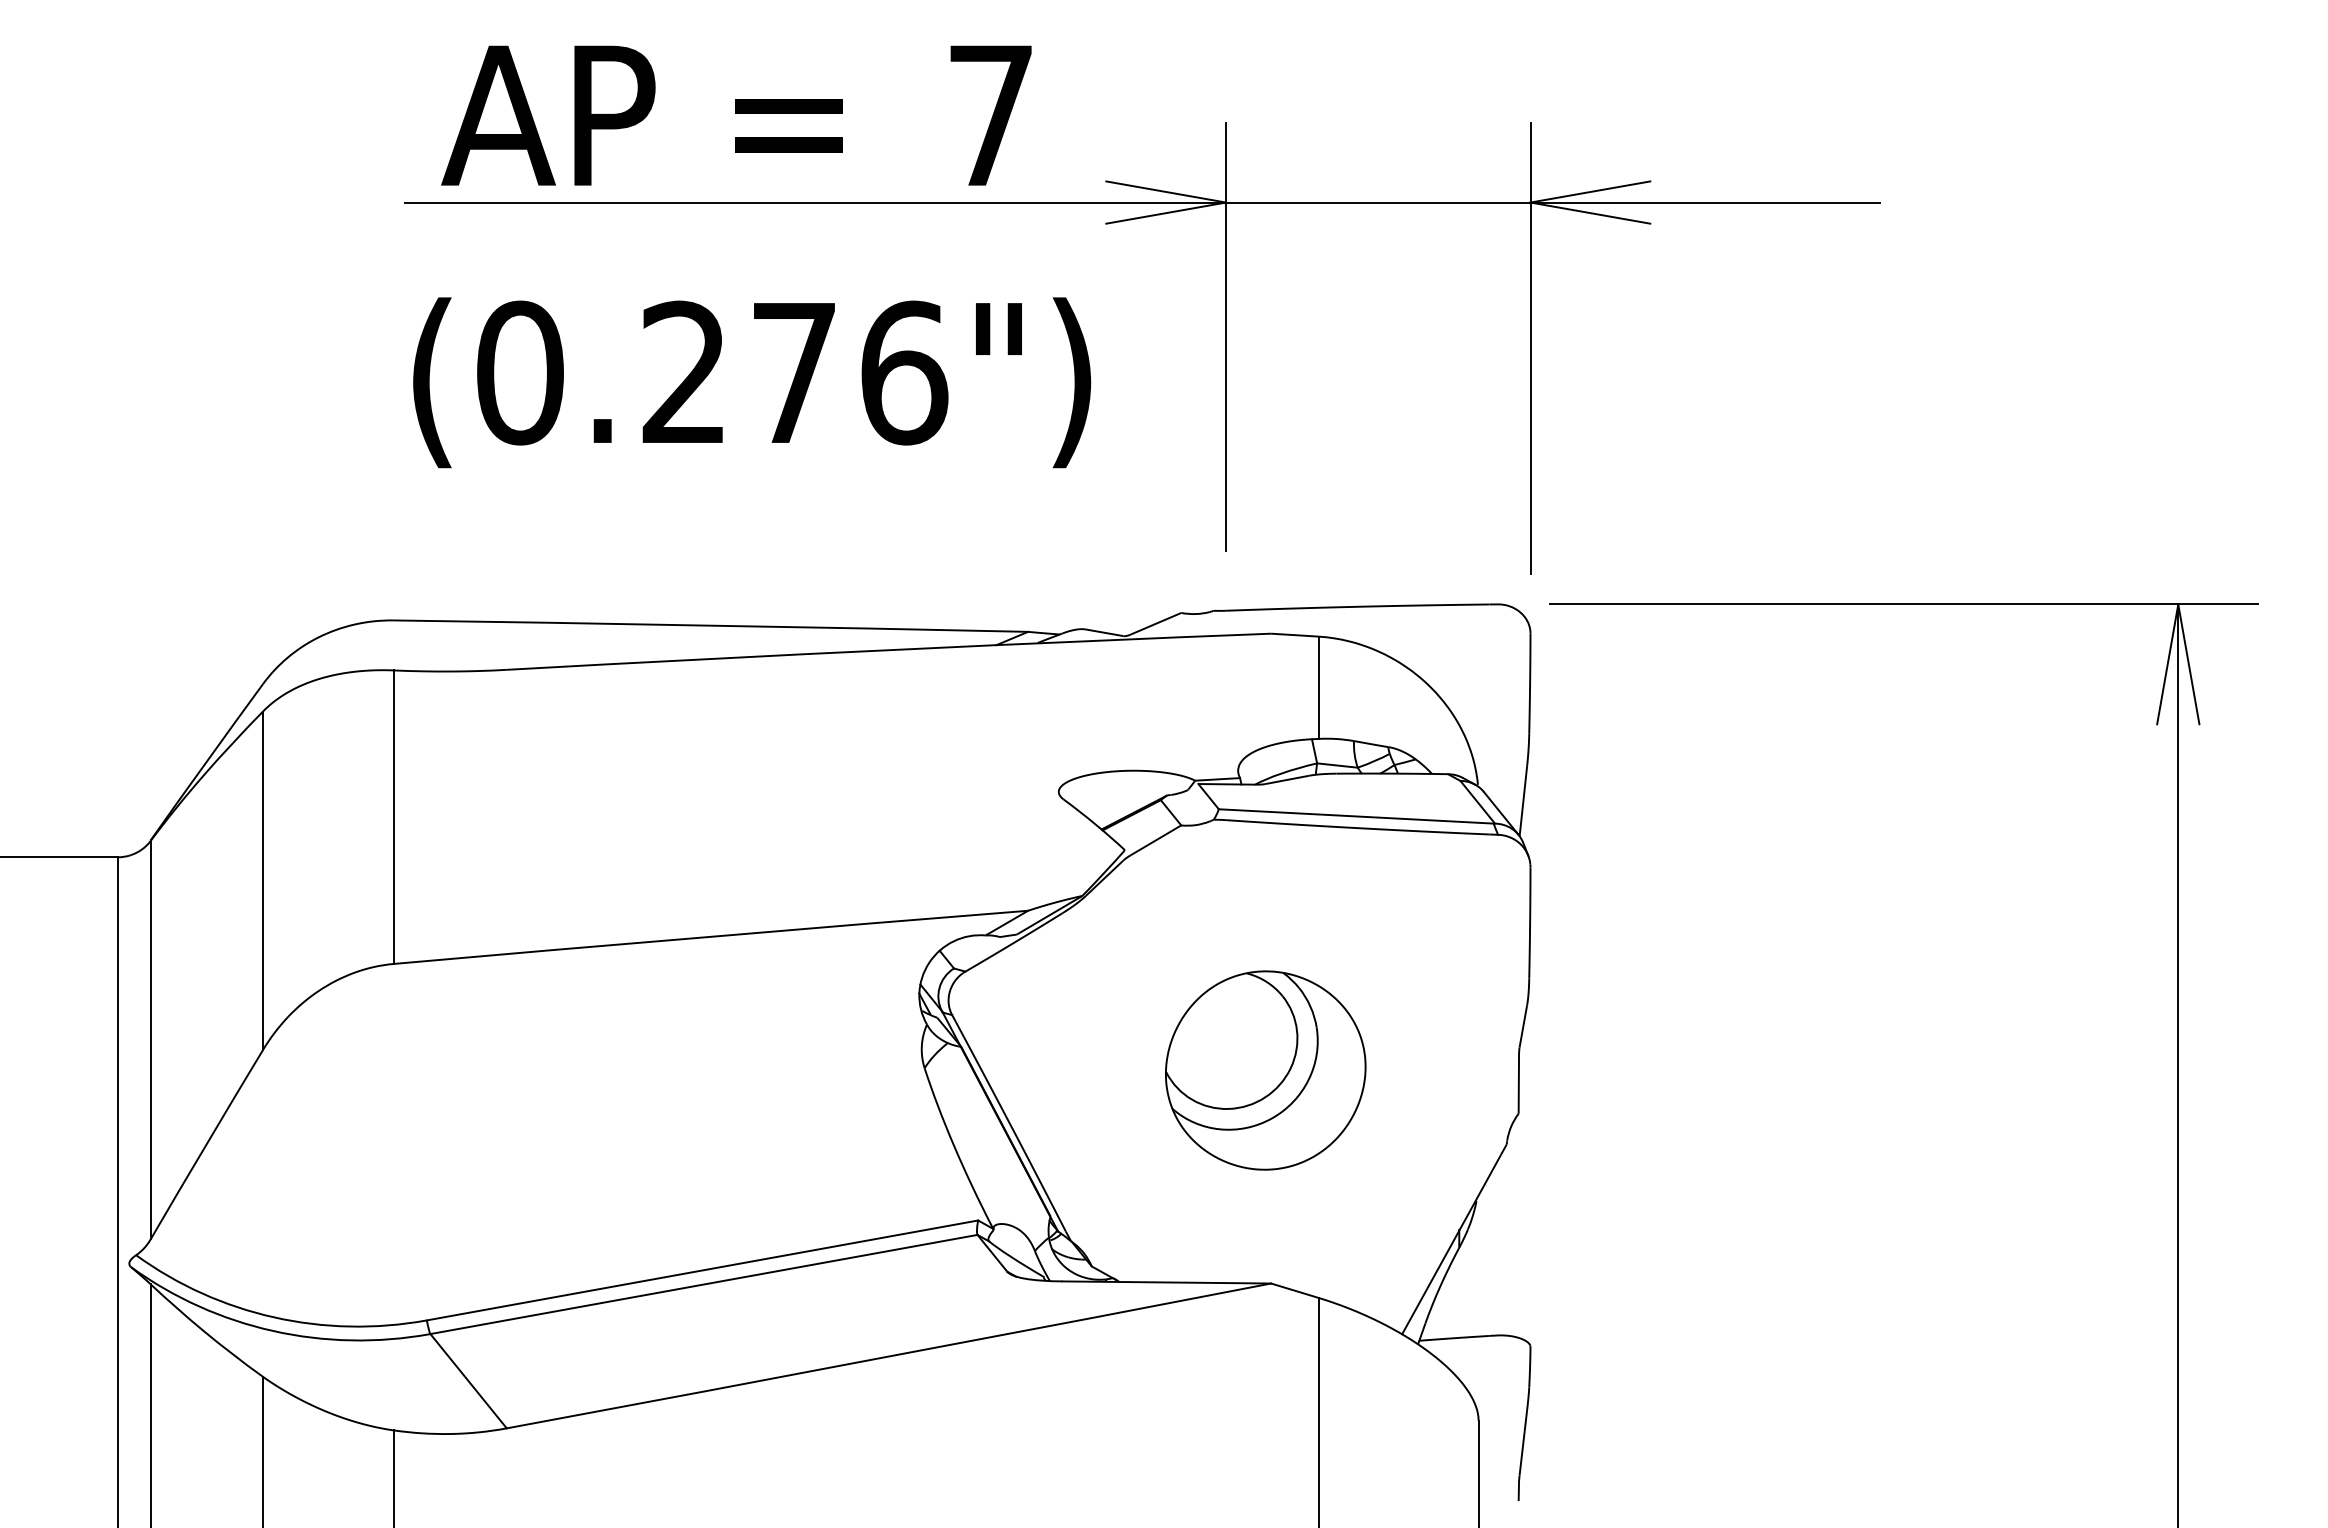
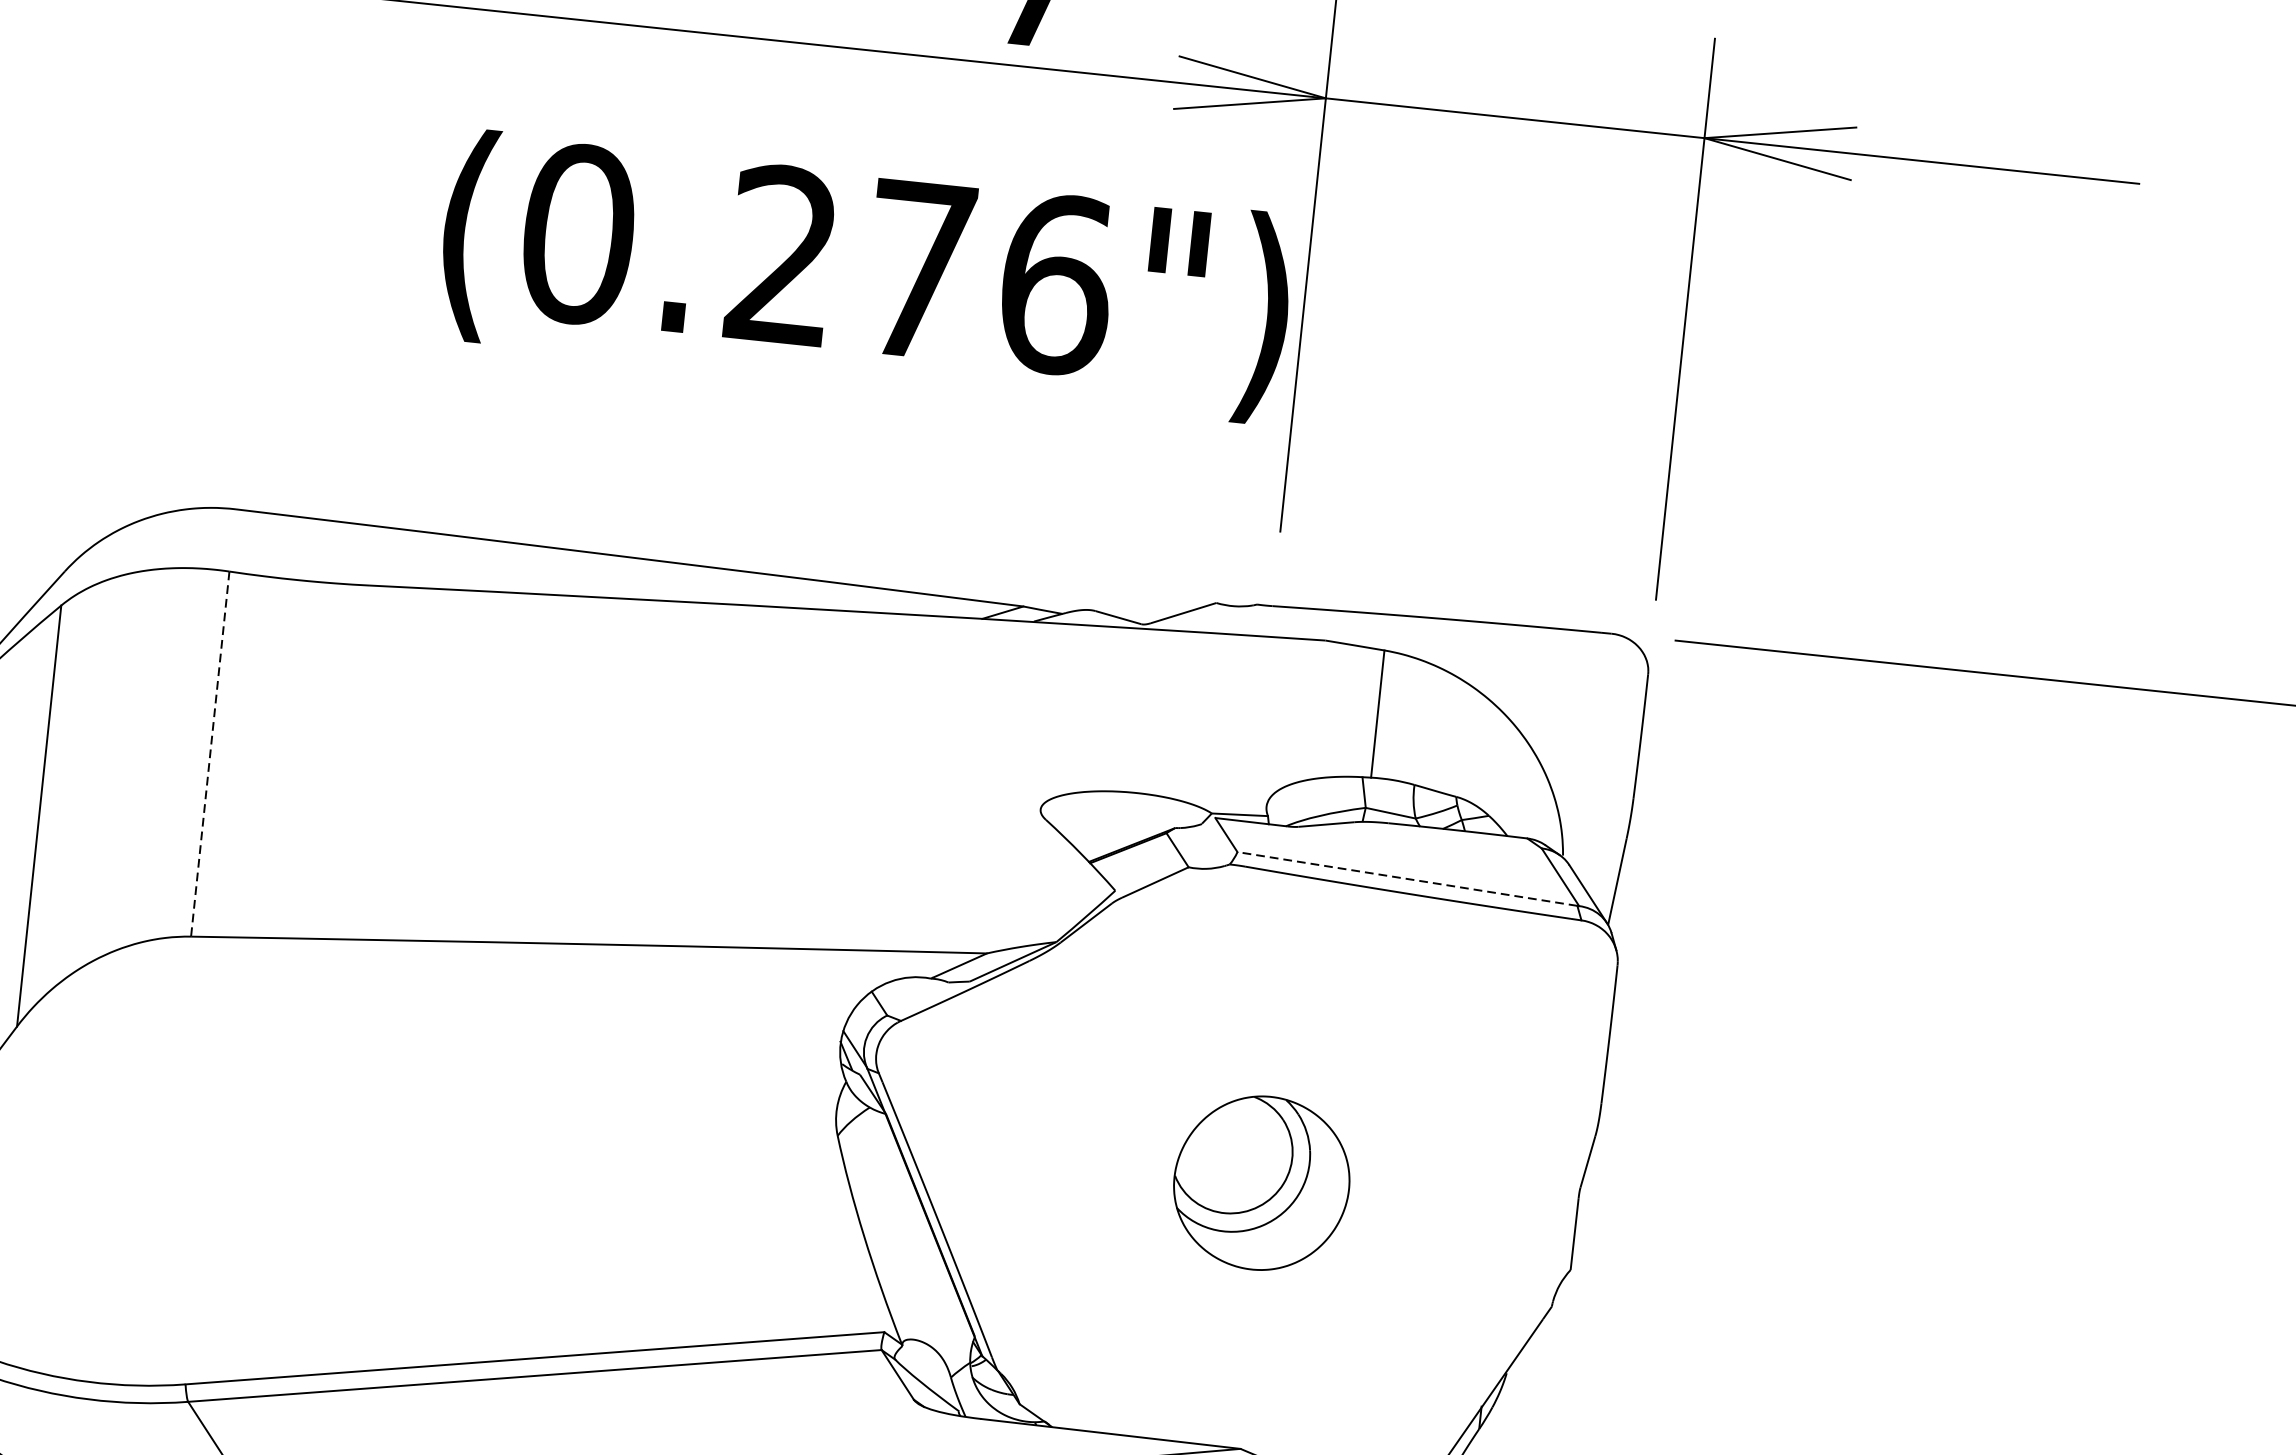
text: (752, 382) -> (866, 276), moved
line: (1356, 816) -> (1407, 879), solid -> dashed
line: (393, 817) -> (209, 754), solid -> dashed
part: (1265, 1070) -> (1261, 1183), size x0.7

